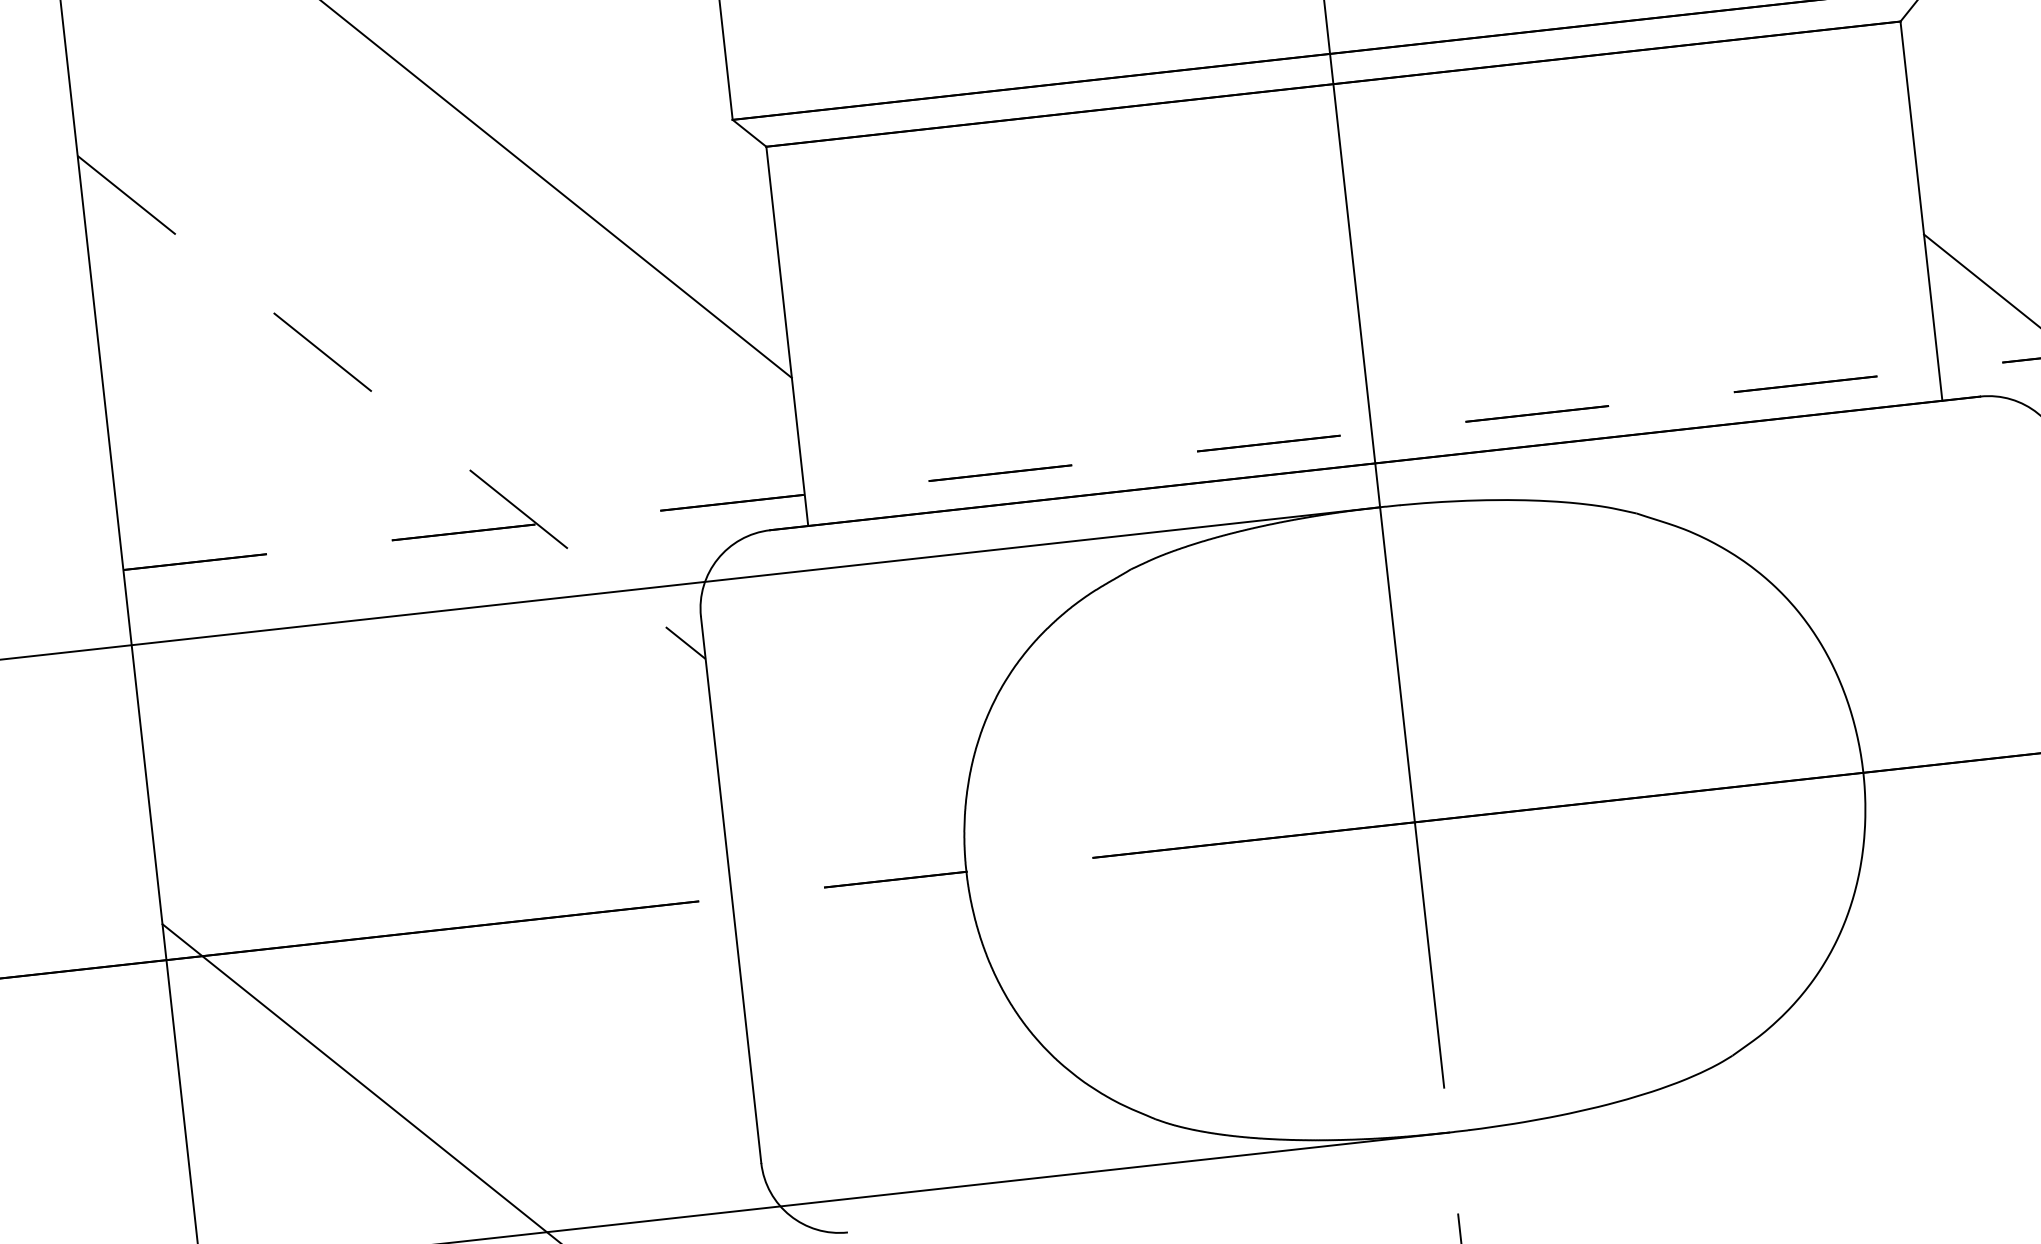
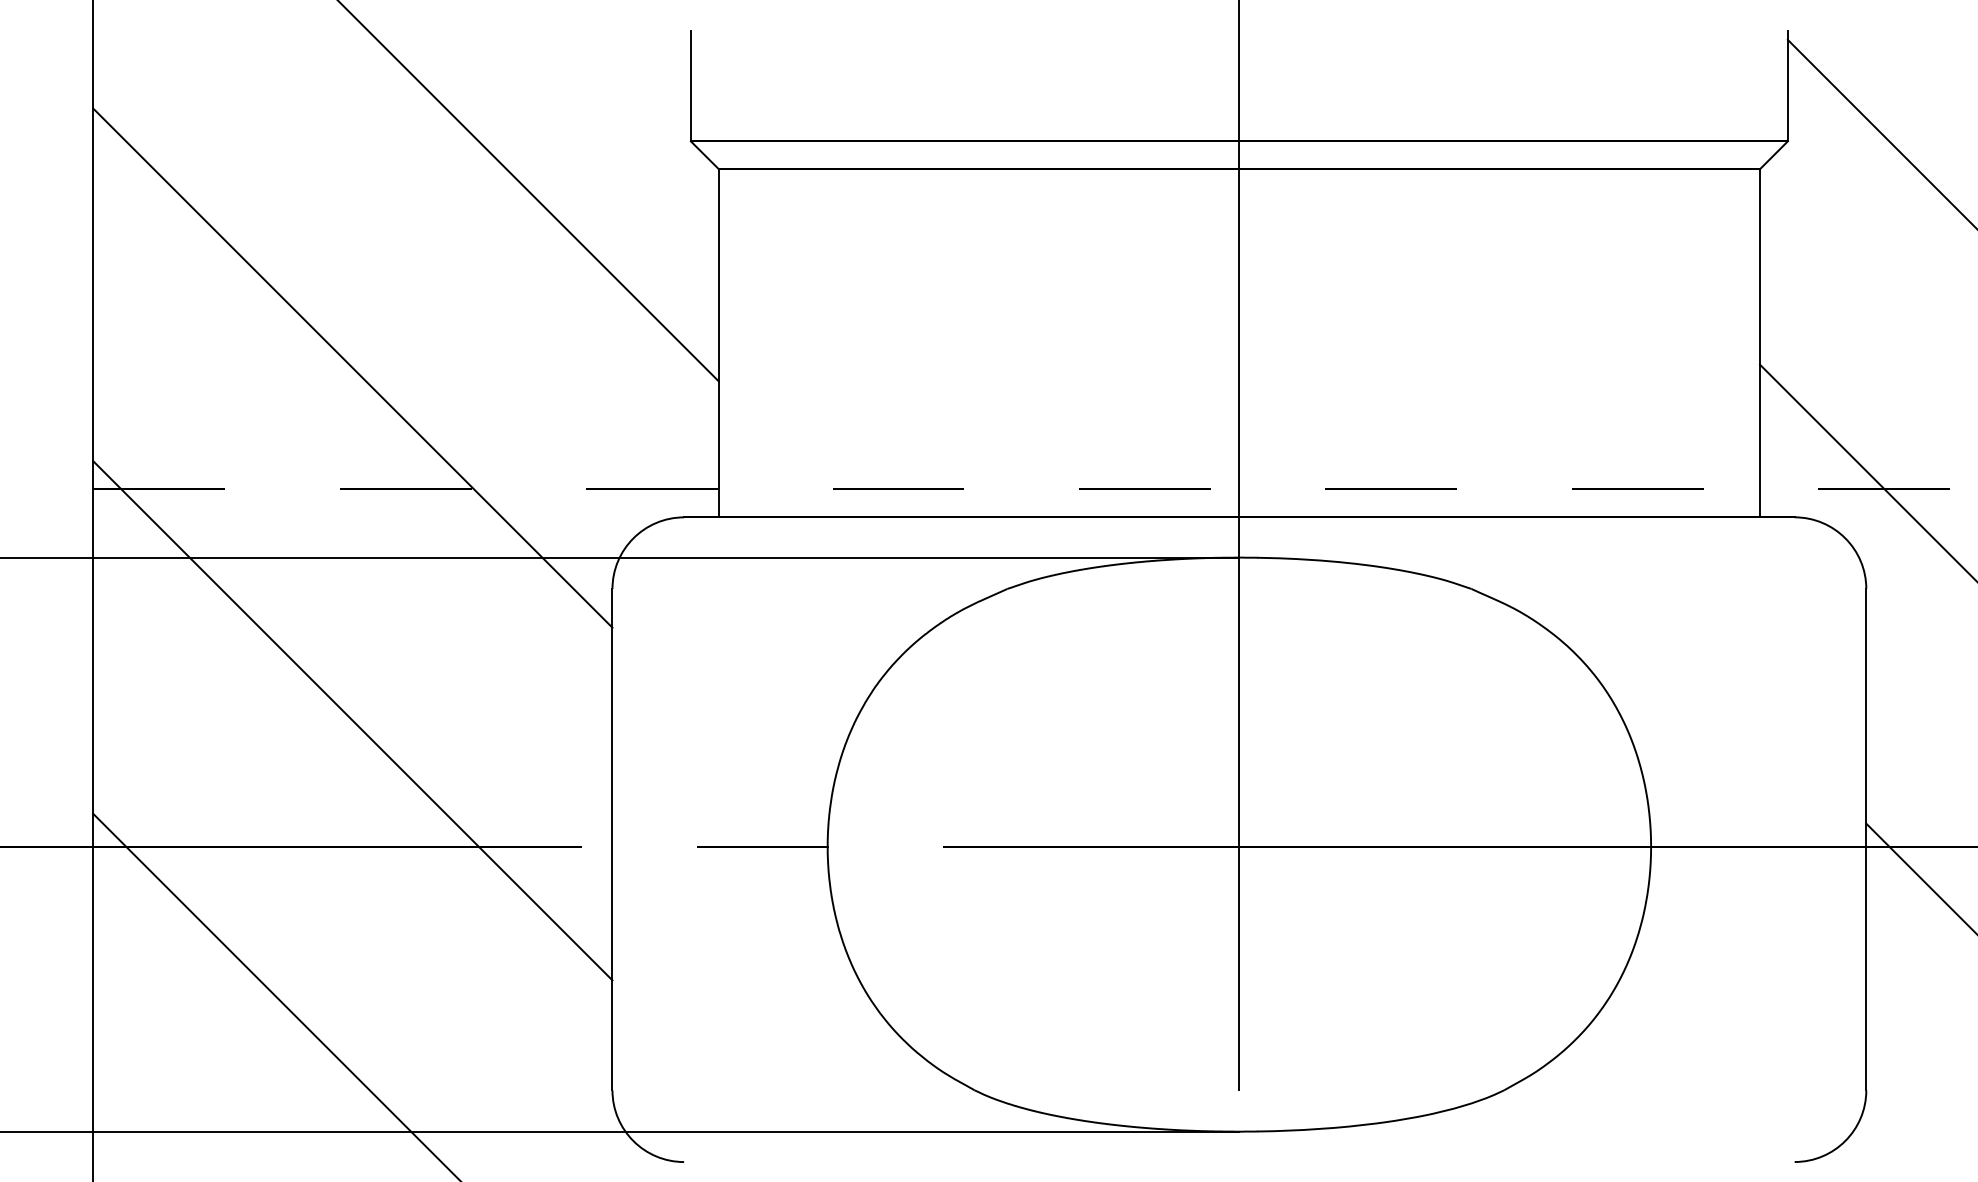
line: (392, 407) -> (353, 368), dashed -> solid
line: (433, 791) -> (352, 720), added

